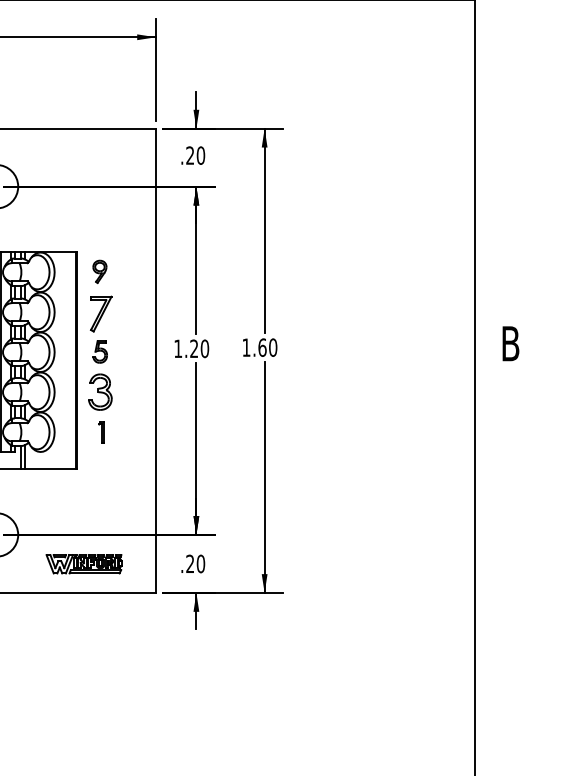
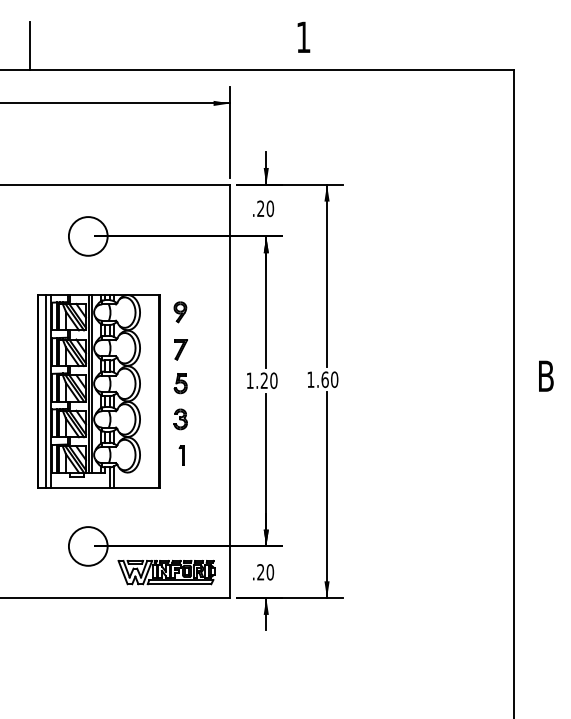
part: (100, 313) -> (180, 349), size x0.62
part: (100, 392) -> (180, 419), size x0.62
part: (84, 564) -> (166, 572), size x1.43

